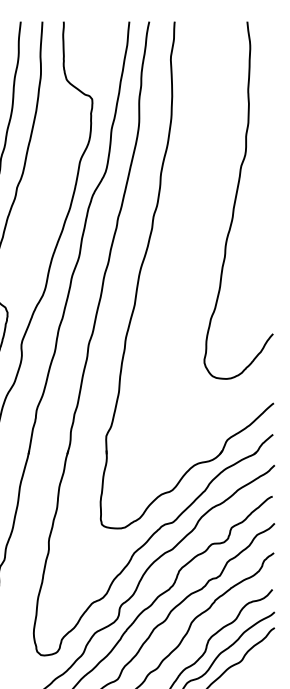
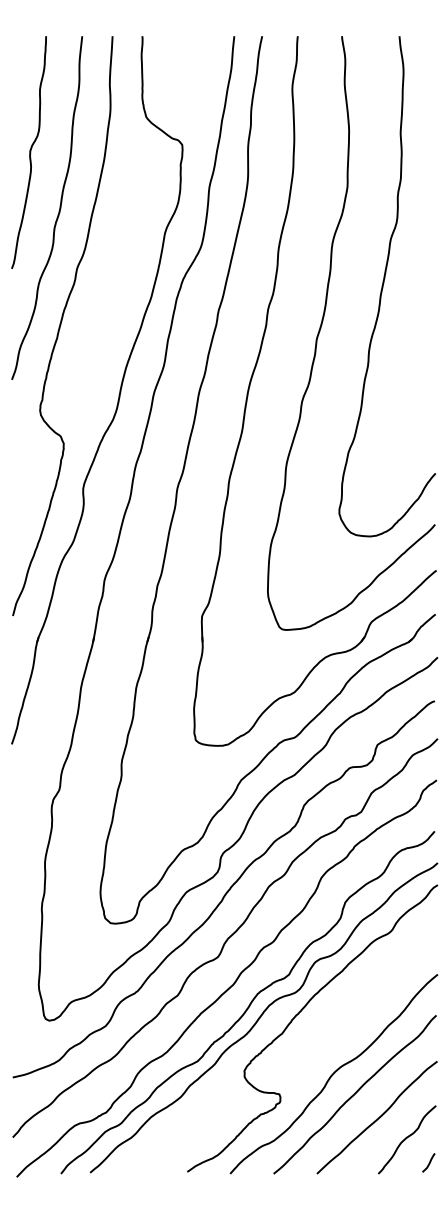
curve: (192, 228) -> (322, 325), added

